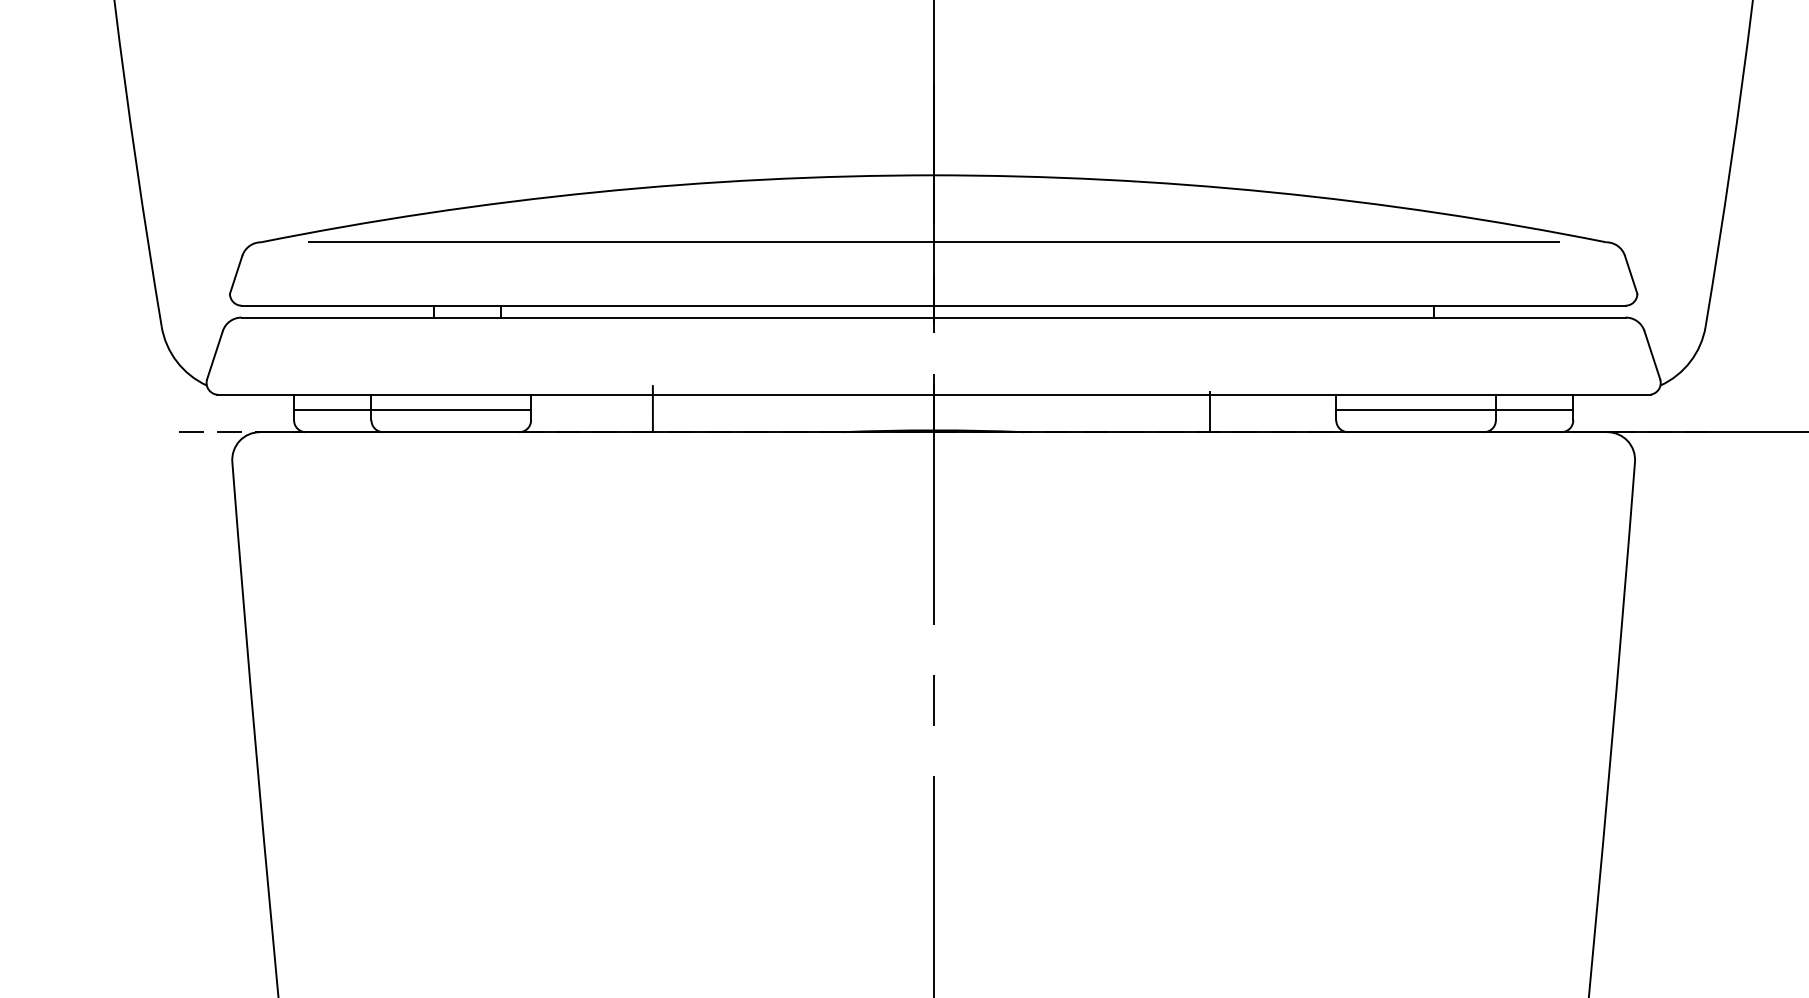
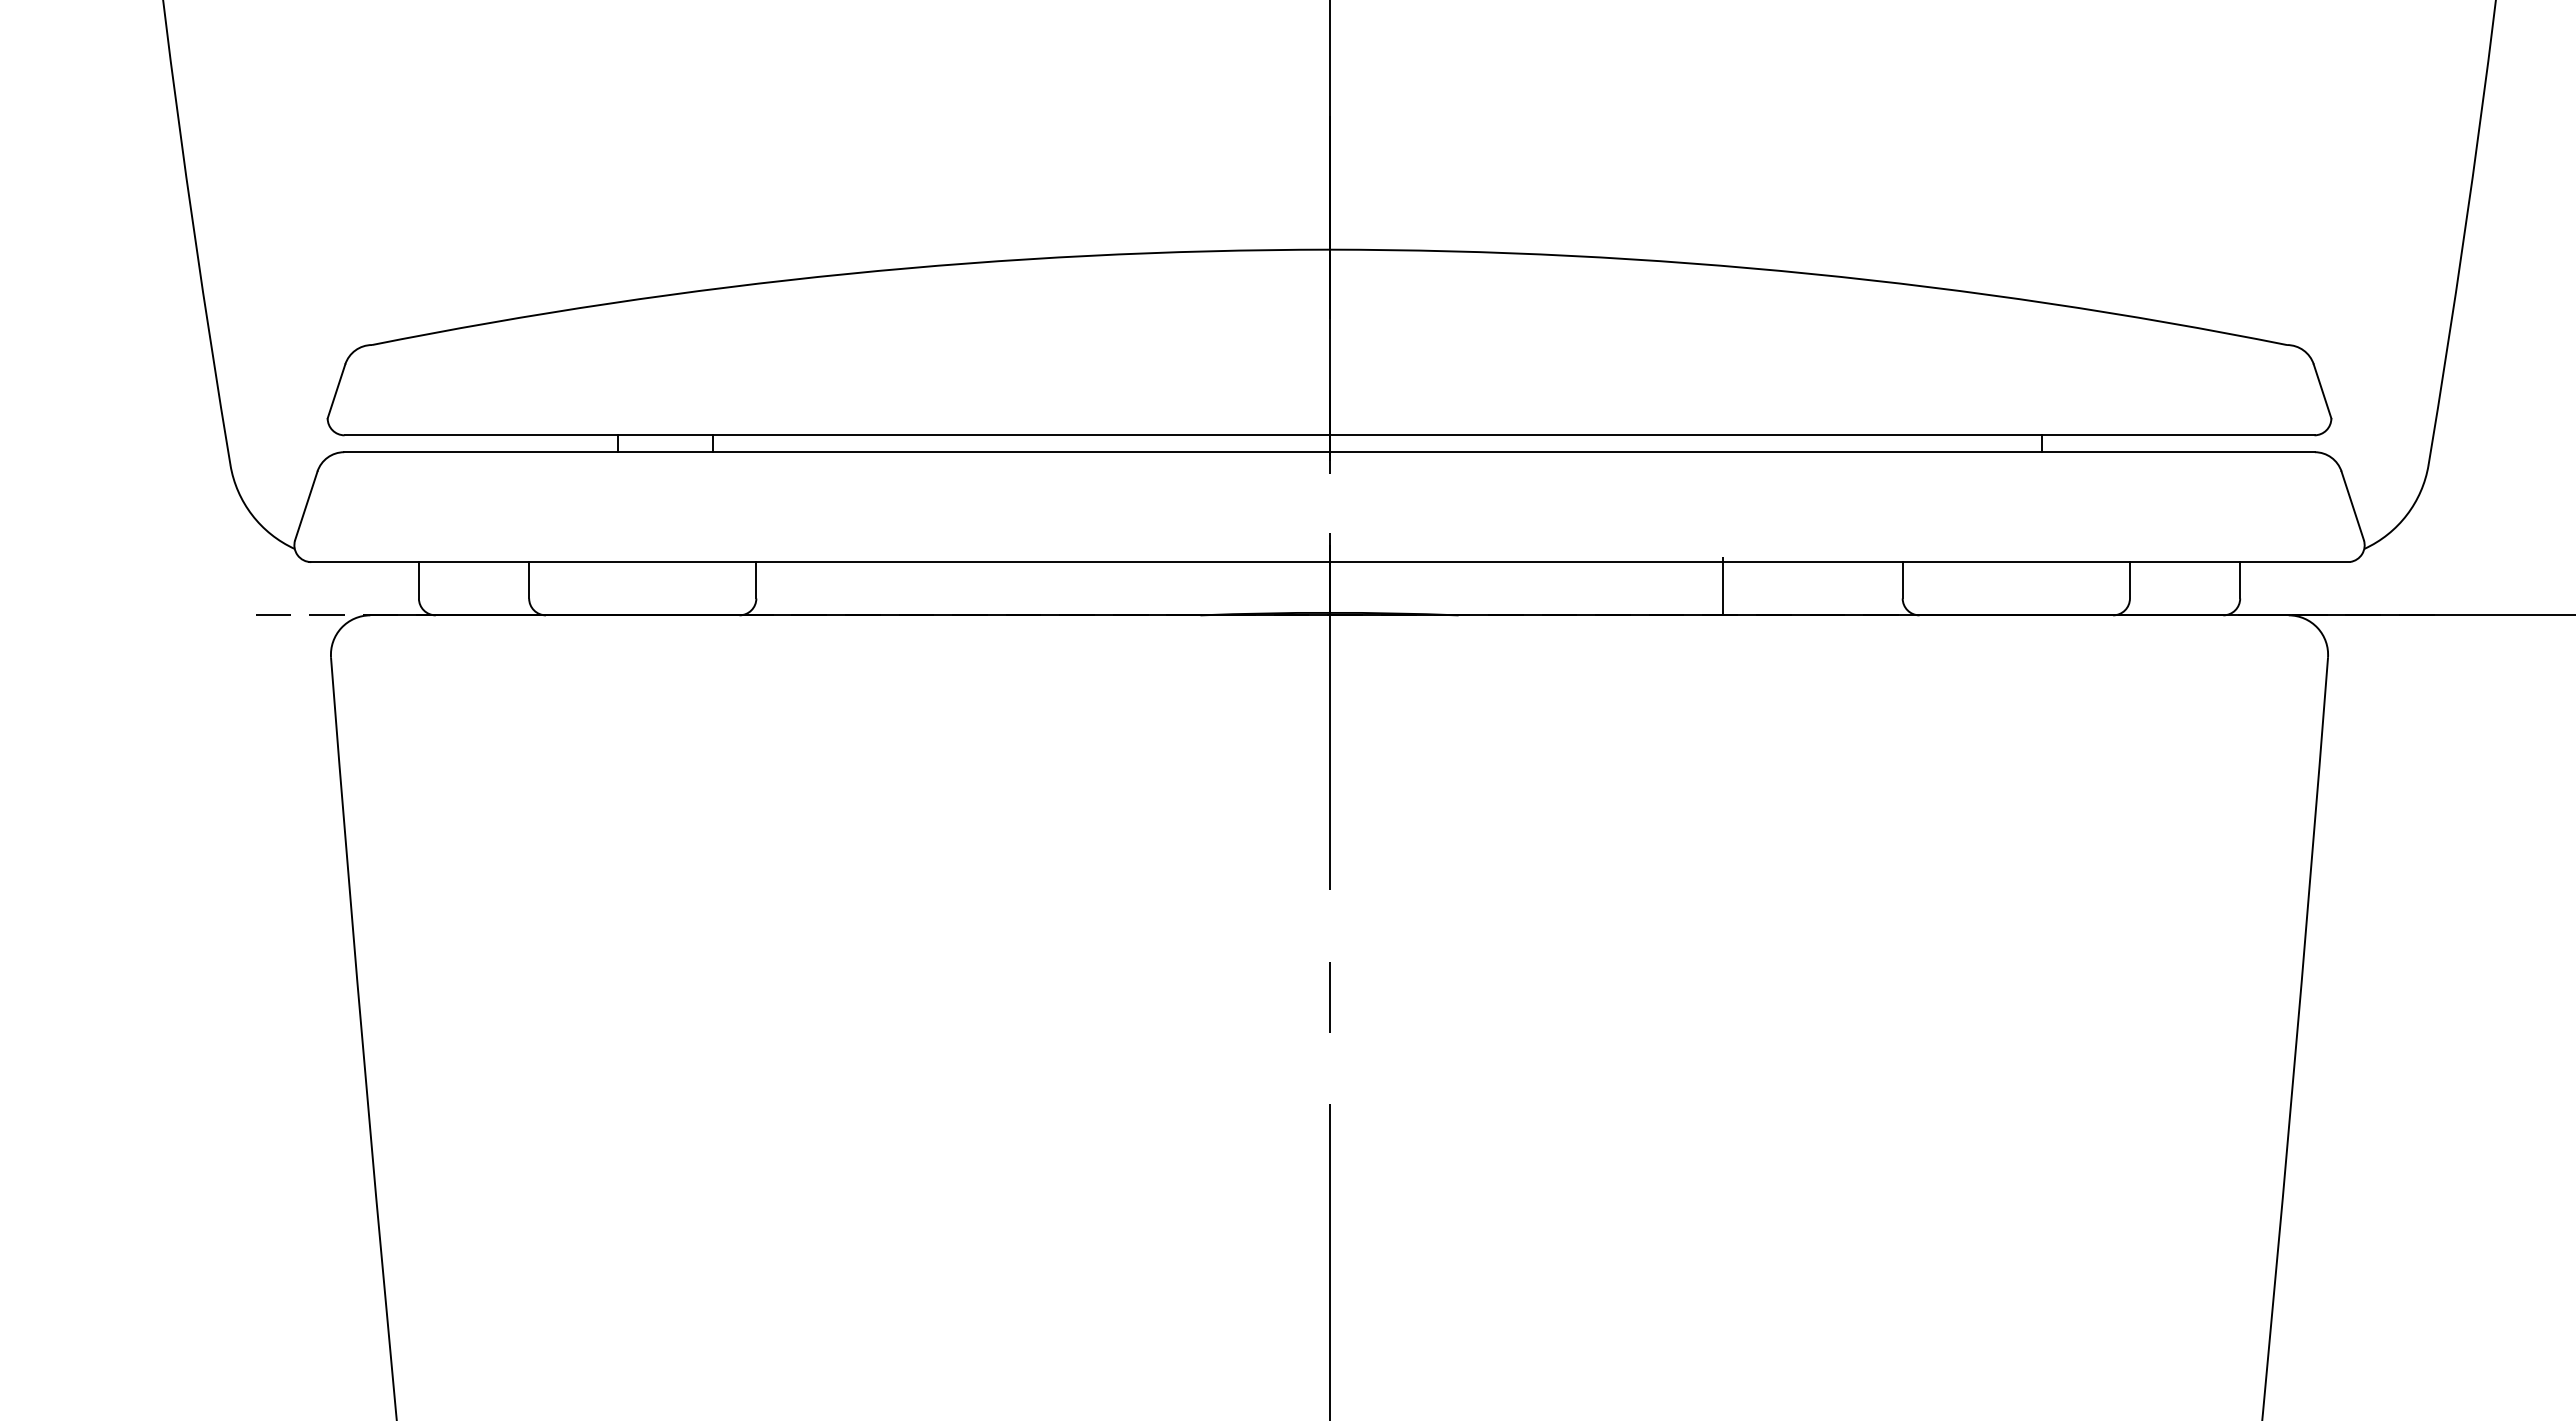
line: (933, 242) -> (1329, 345), removed
line: (652, 408) -> (929, 581), removed
line: (412, 410) -> (587, 584), removed
line: (1454, 410) -> (2071, 584), removed

